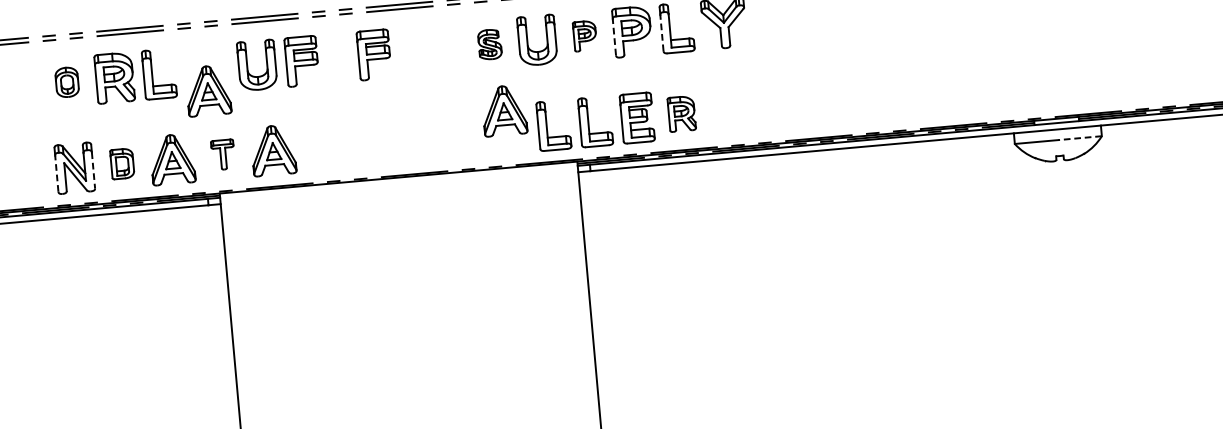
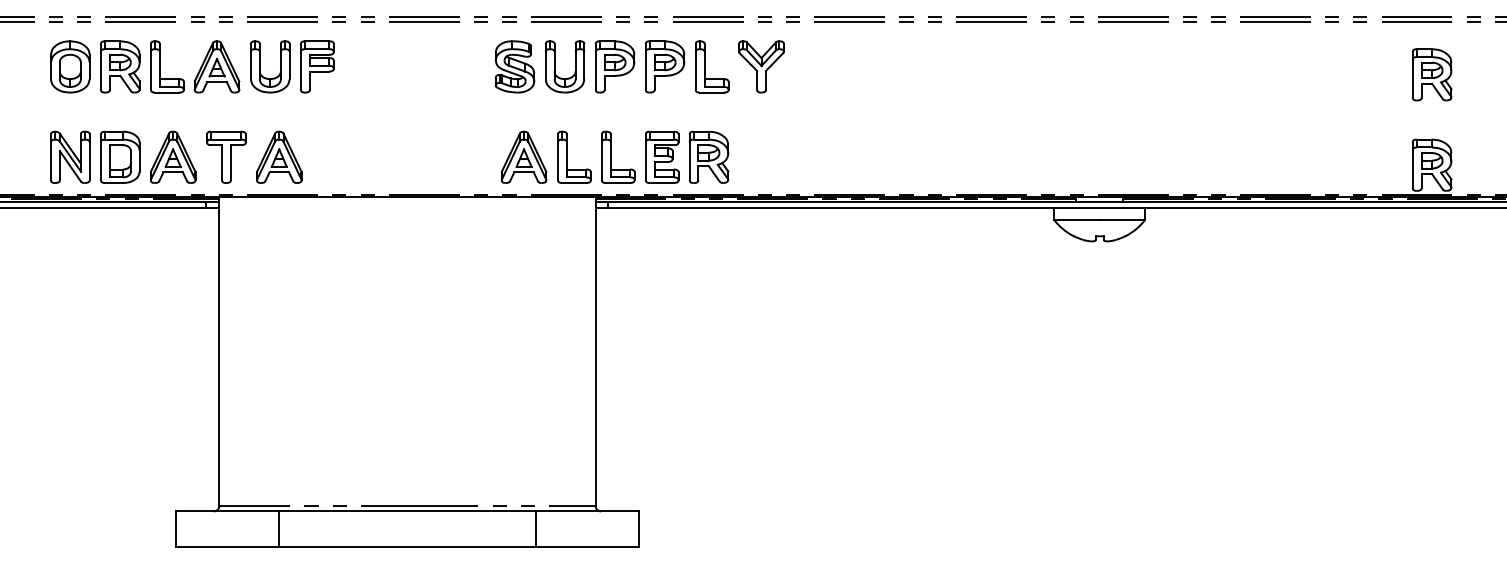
line: (661, 32) -> (695, 70), dashed -> solid
part: (585, 35) -> (615, 66), size x1.67
line: (614, 36) -> (645, 70), dashed -> solid
part: (490, 44) -> (515, 66), size x1.67
part: (374, 54) -> (393, 66), removed
part: (67, 81) -> (70, 66), size x1.67
part: (207, 90) -> (216, 66), moved
part: (503, 110) -> (523, 156), moved
part: (681, 113) -> (708, 156), size x1.43
line: (1080, 138) -> (1122, 219), dashed -> solid
part: (223, 154) -> (226, 156), size x1.67
part: (122, 163) -> (120, 156), size x1.67
line: (93, 170) -> (89, 161), dashed -> solid
line: (57, 173) -> (51, 161), dashed -> solid

